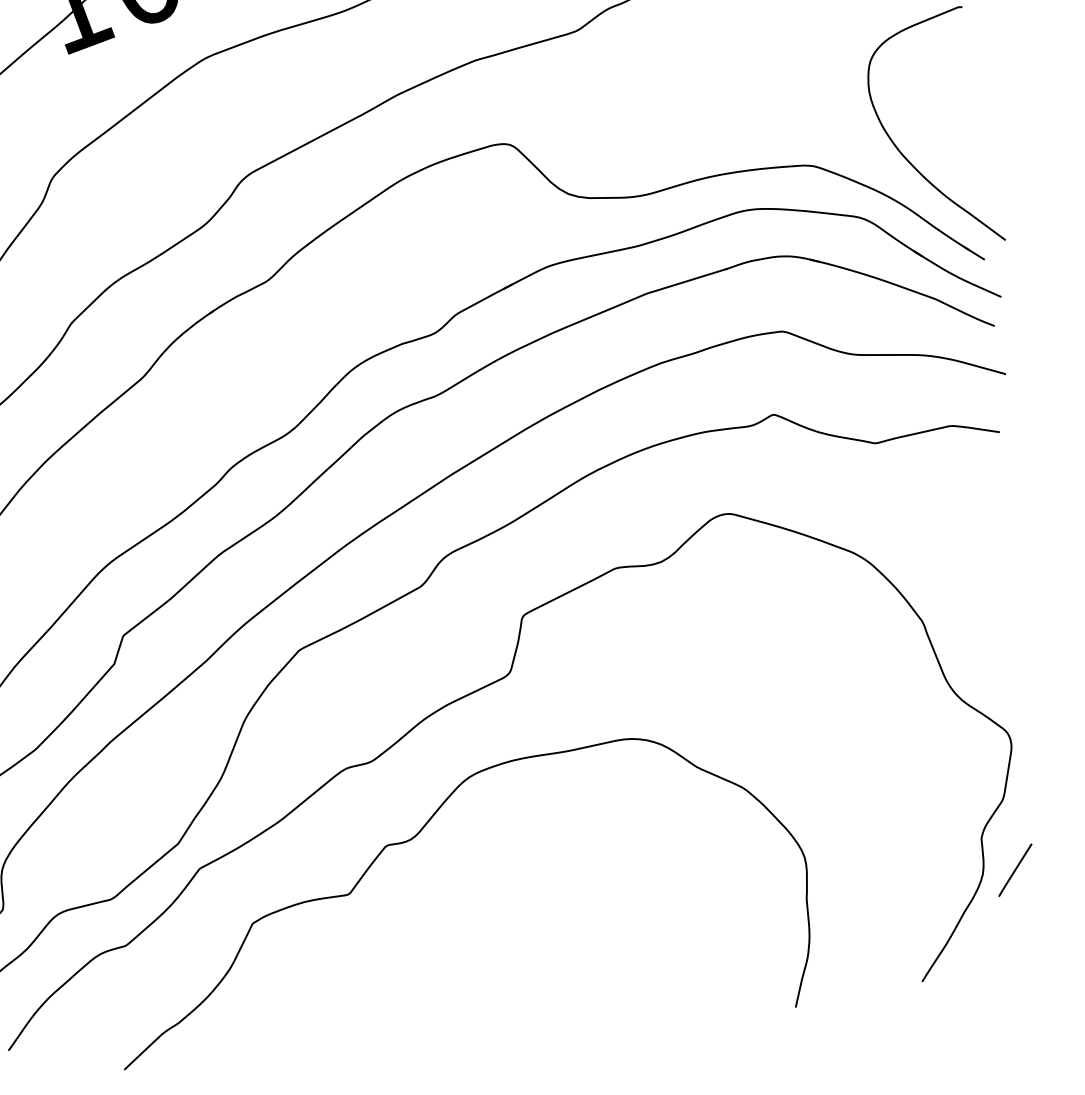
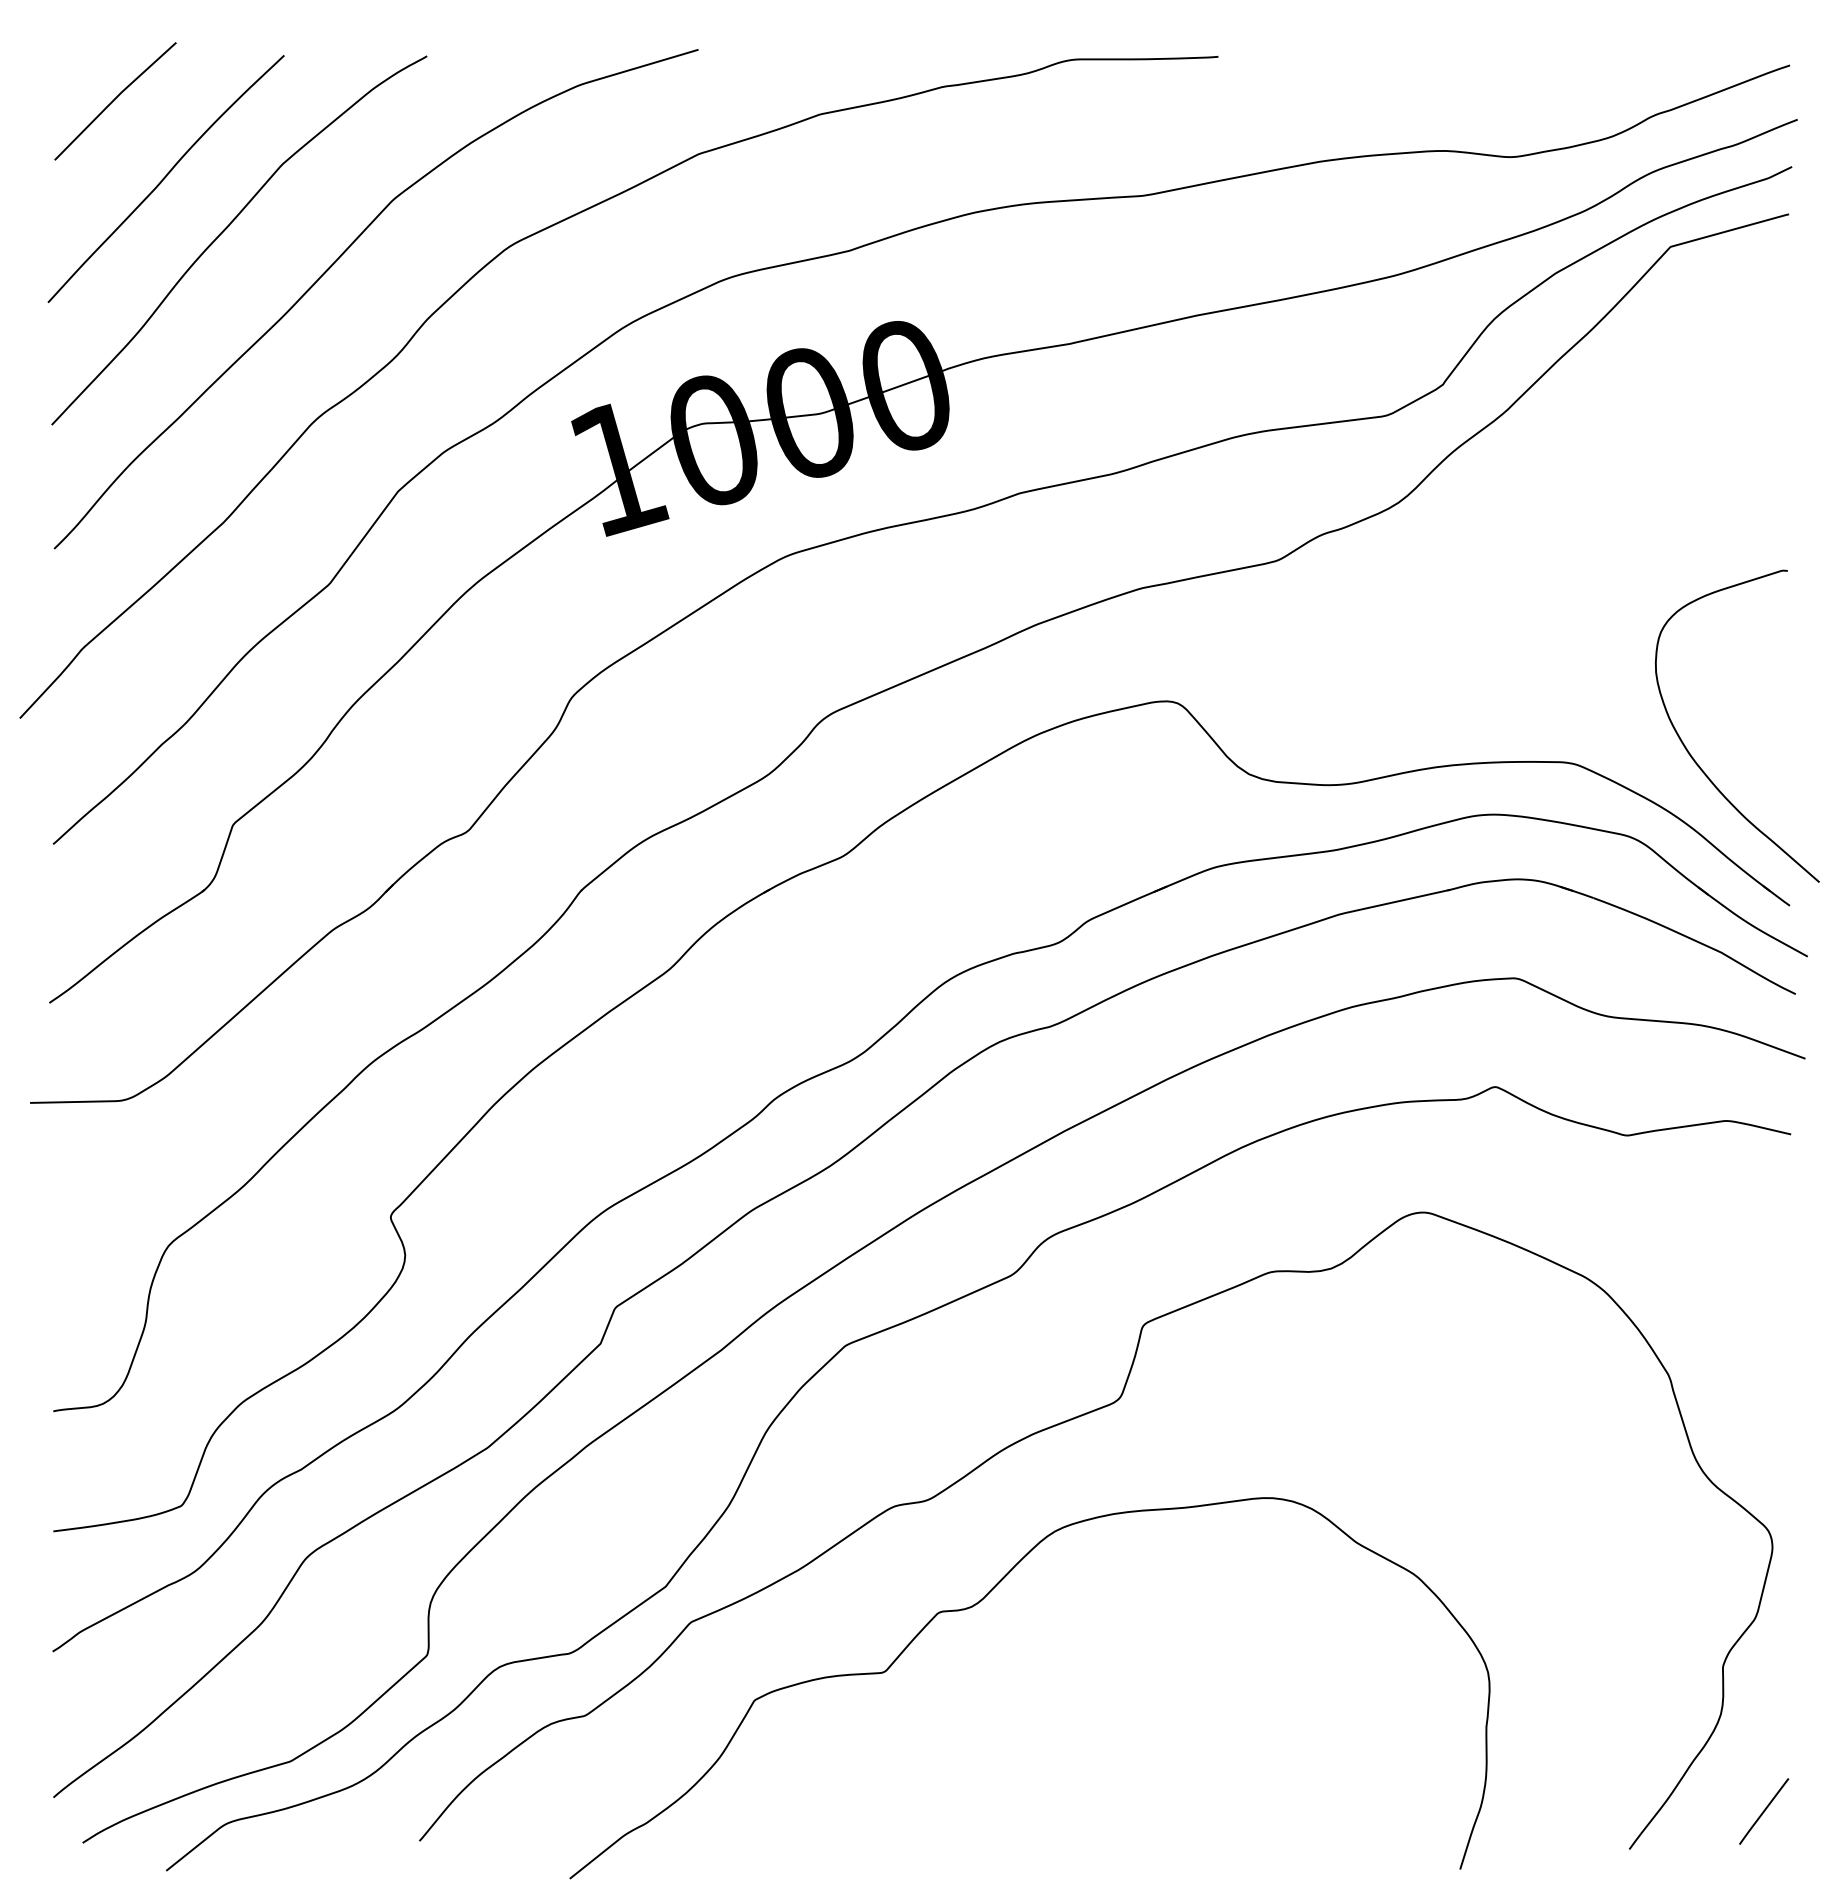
line: (1015, 870) -> (1764, 1811), moved

